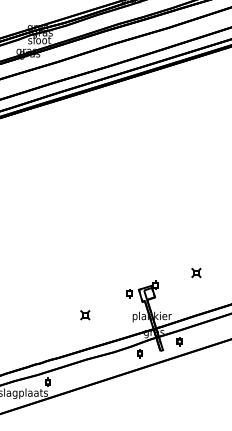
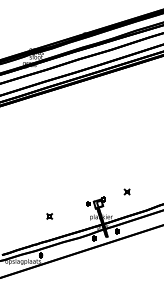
part: (84, 315) -> (49, 216), moved

